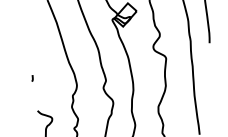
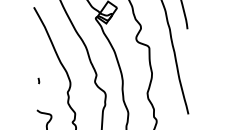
curve: (32, 77) -> (38, 80), moved

